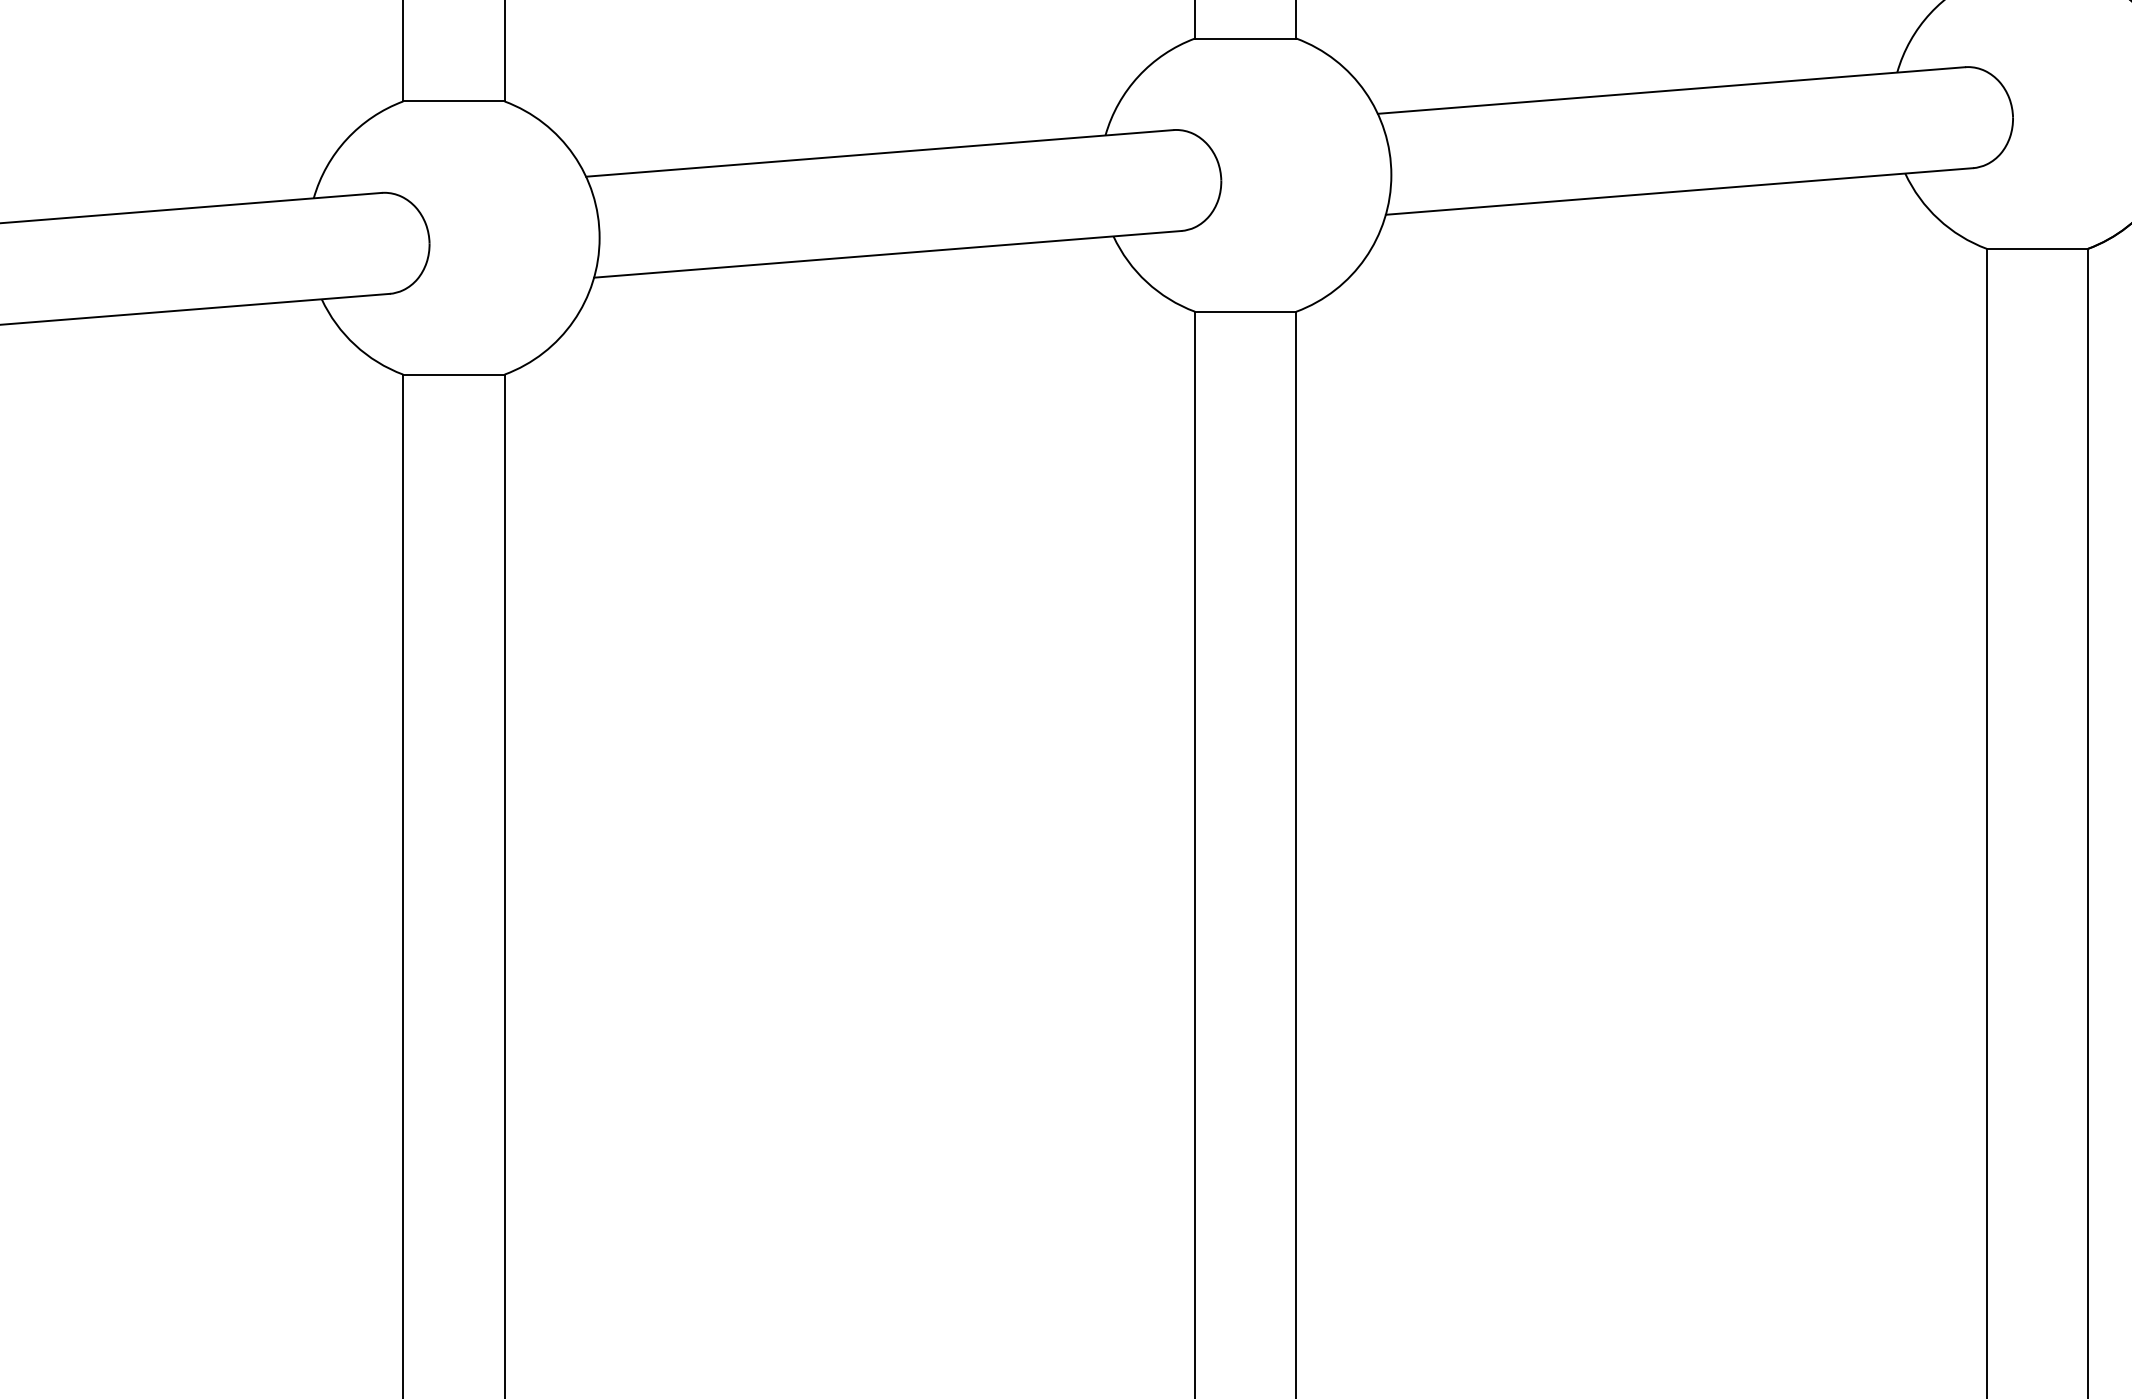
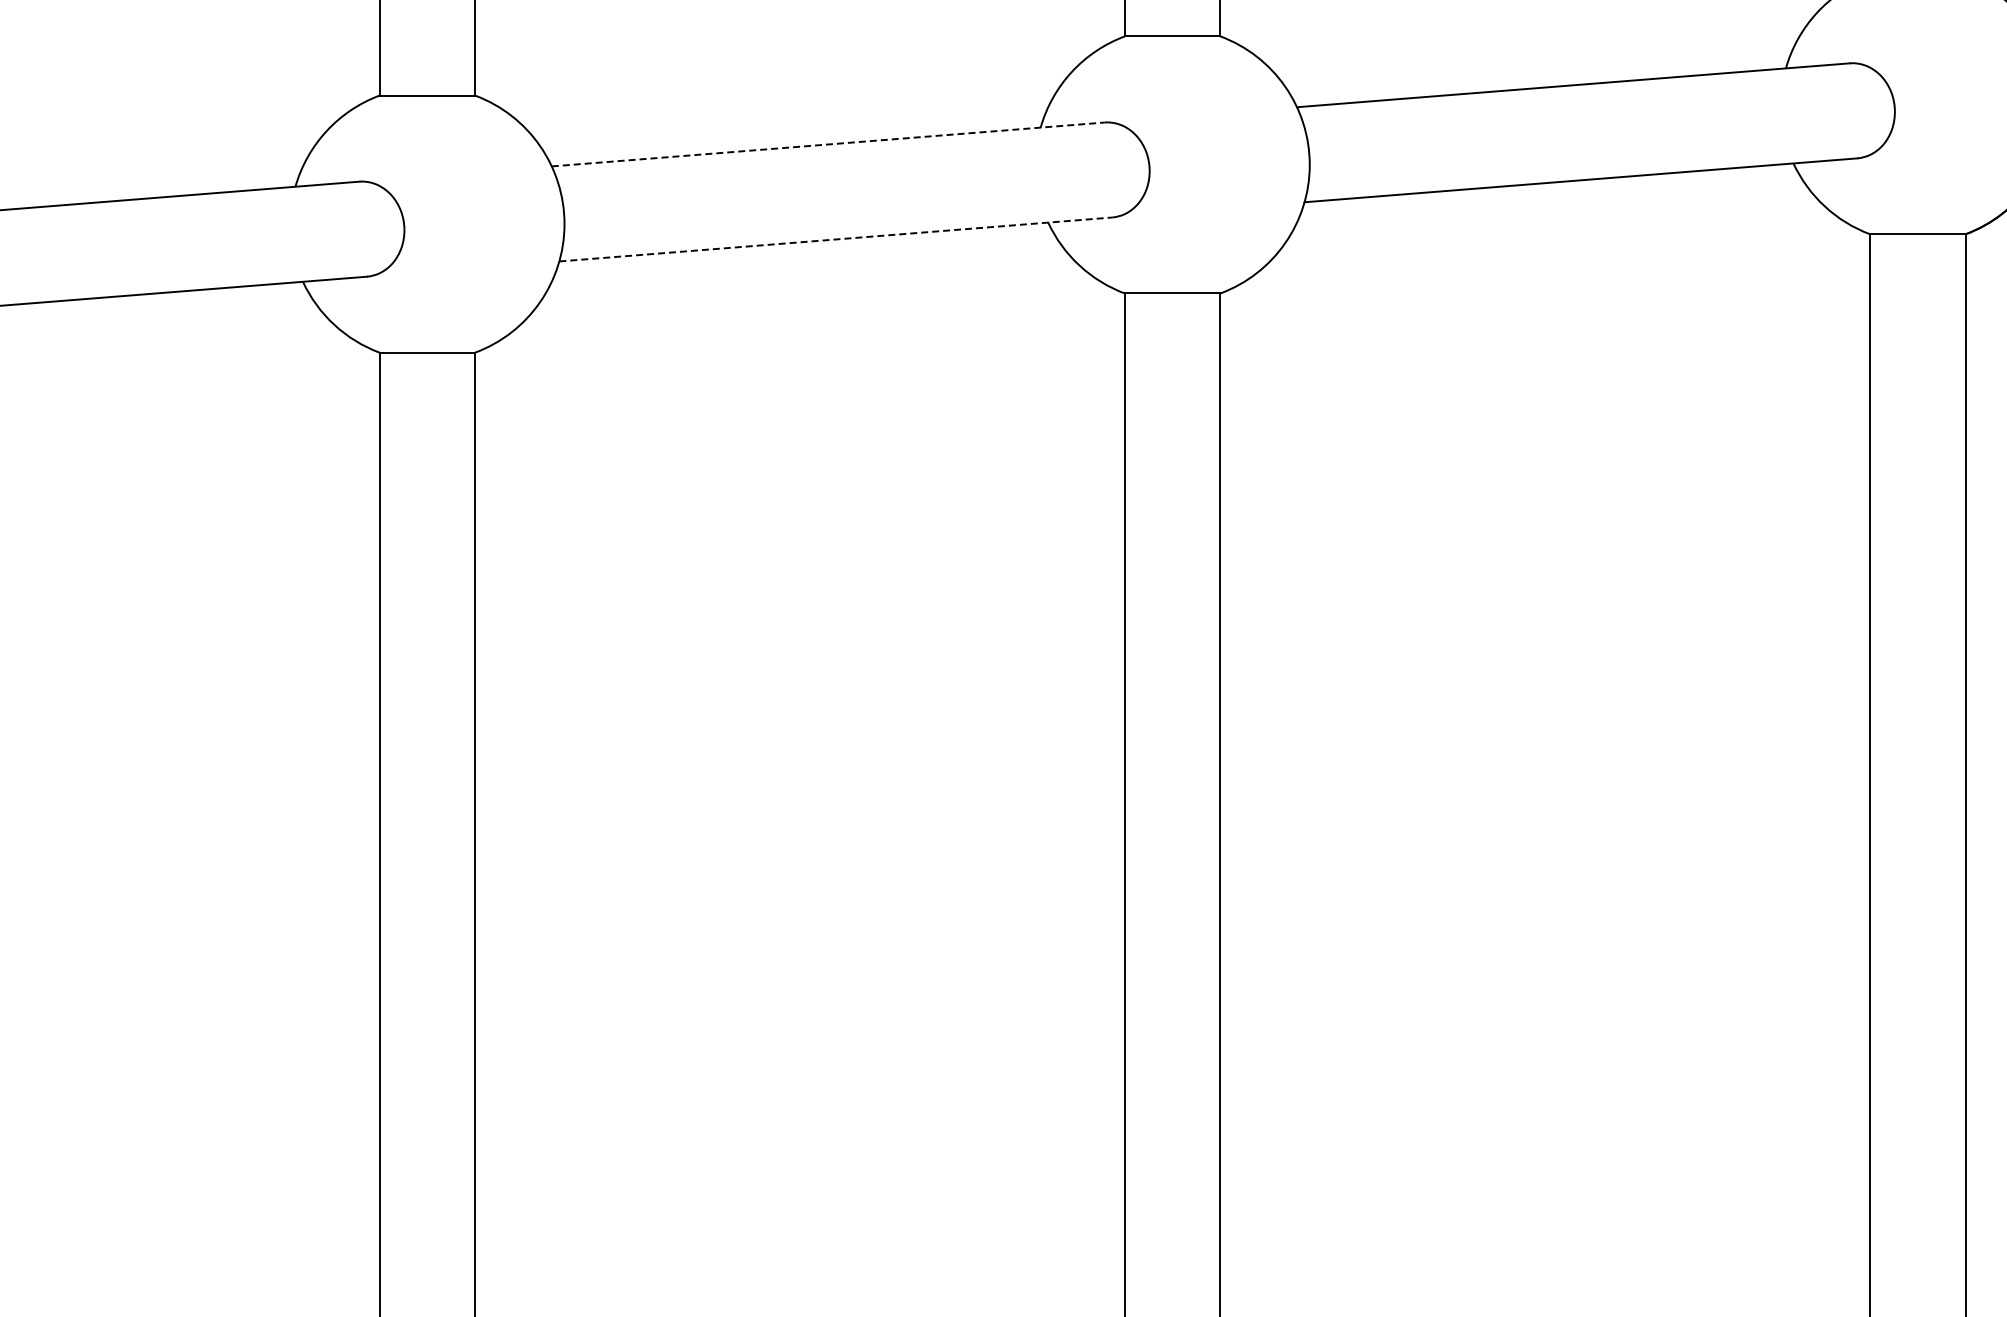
line: (880, 153) -> (828, 144), solid -> dashed
line: (888, 254) -> (836, 239), solid -> dashed

